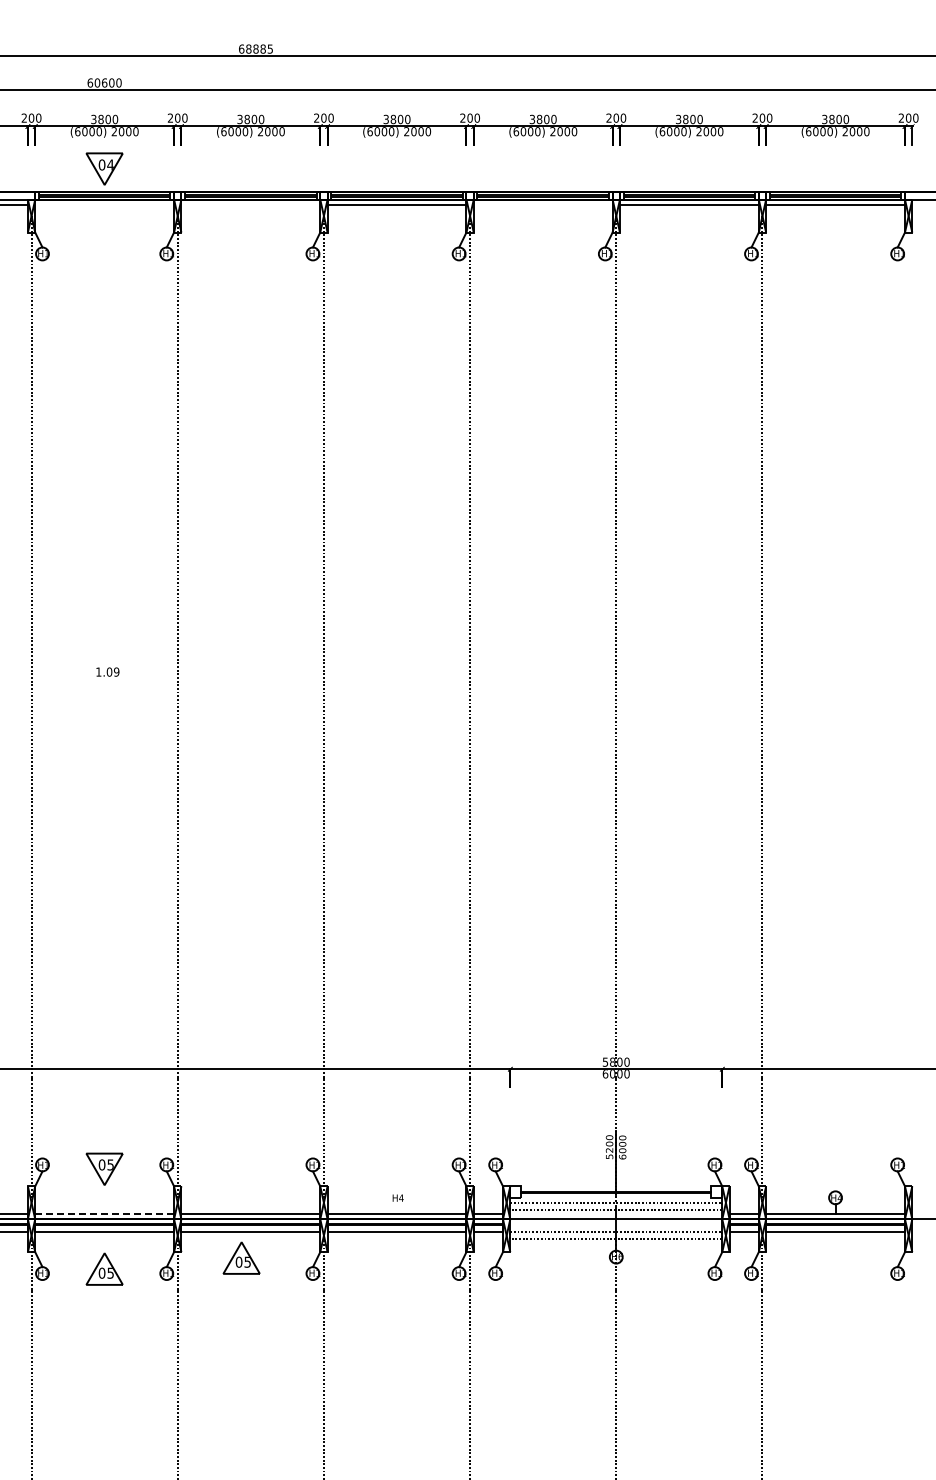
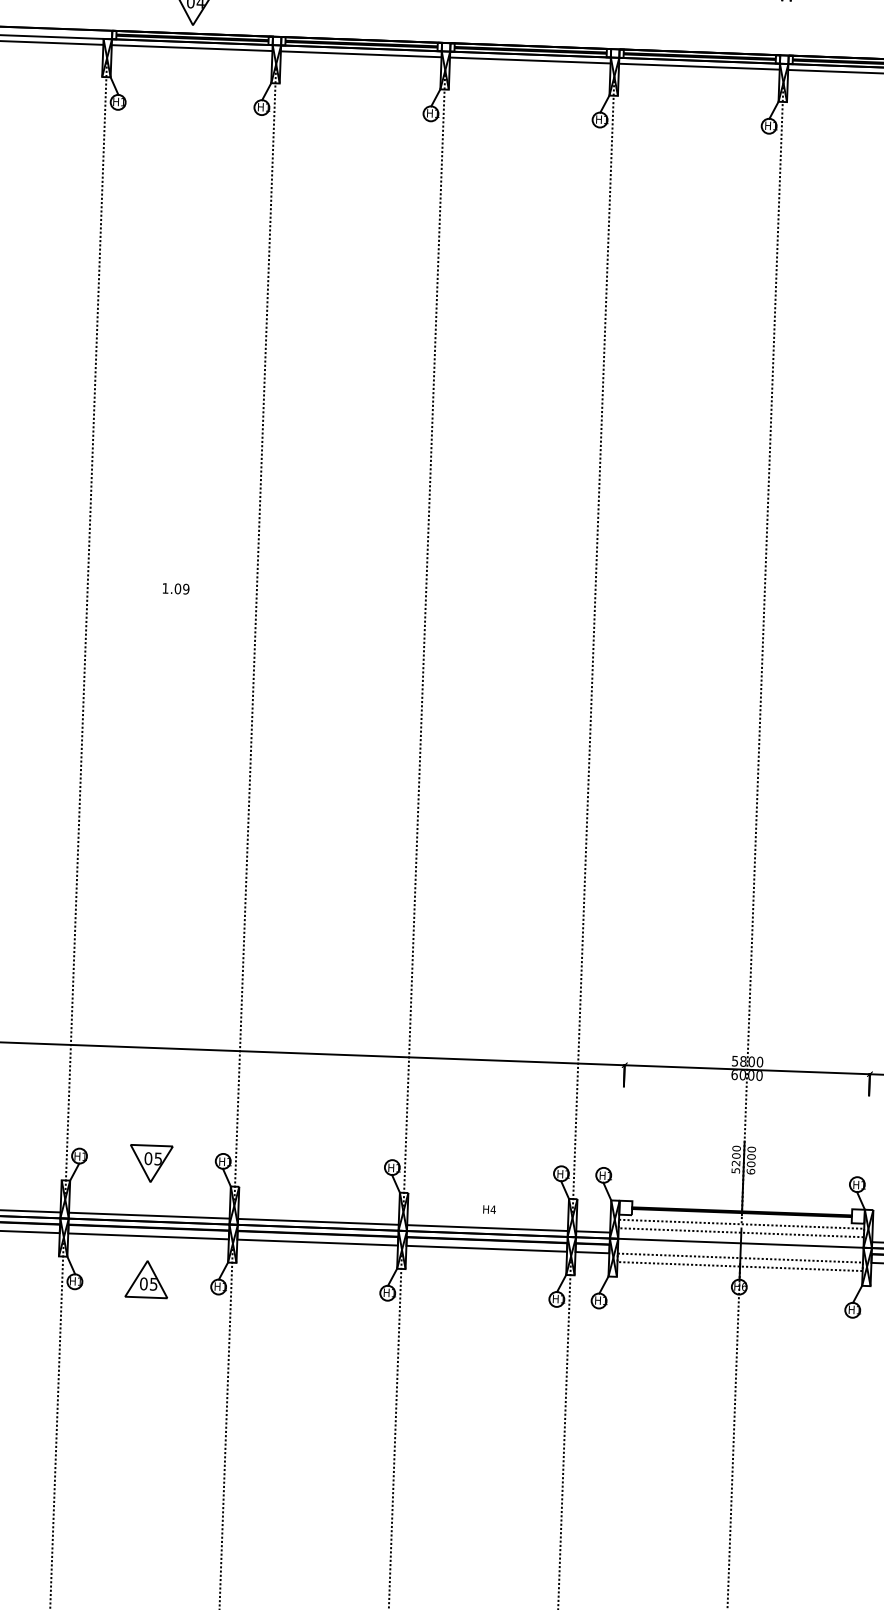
line: (104, 204) -> (191, 47), added
line: (250, 204) -> (360, 53), added
line: (542, 204) -> (698, 66), added
line: (105, 1214) -> (150, 1216), dashed -> solid
part: (241, 1257) -> (305, 1271), removed

